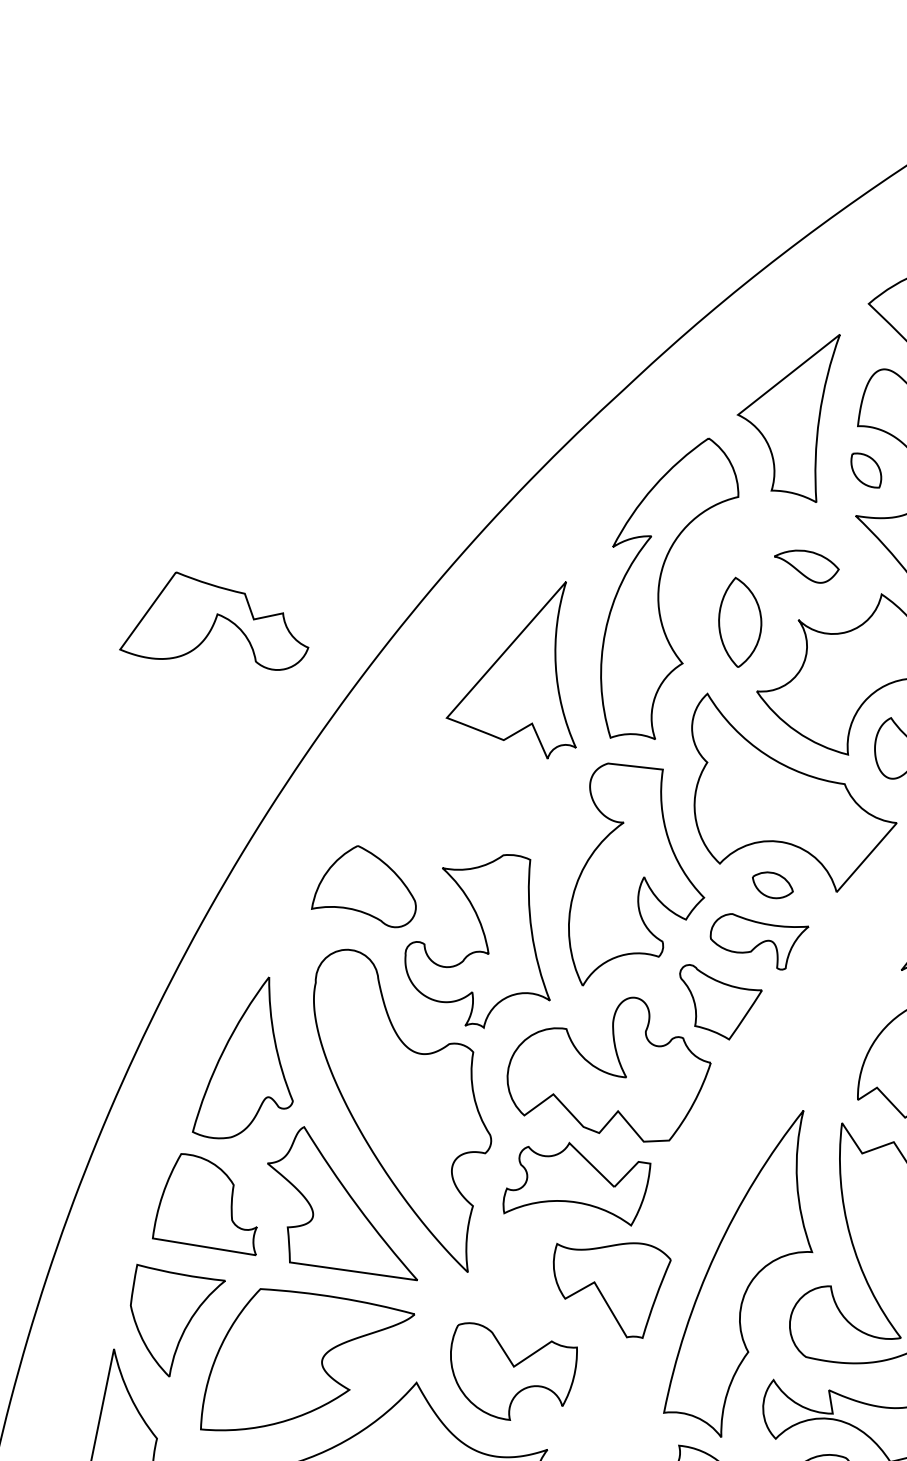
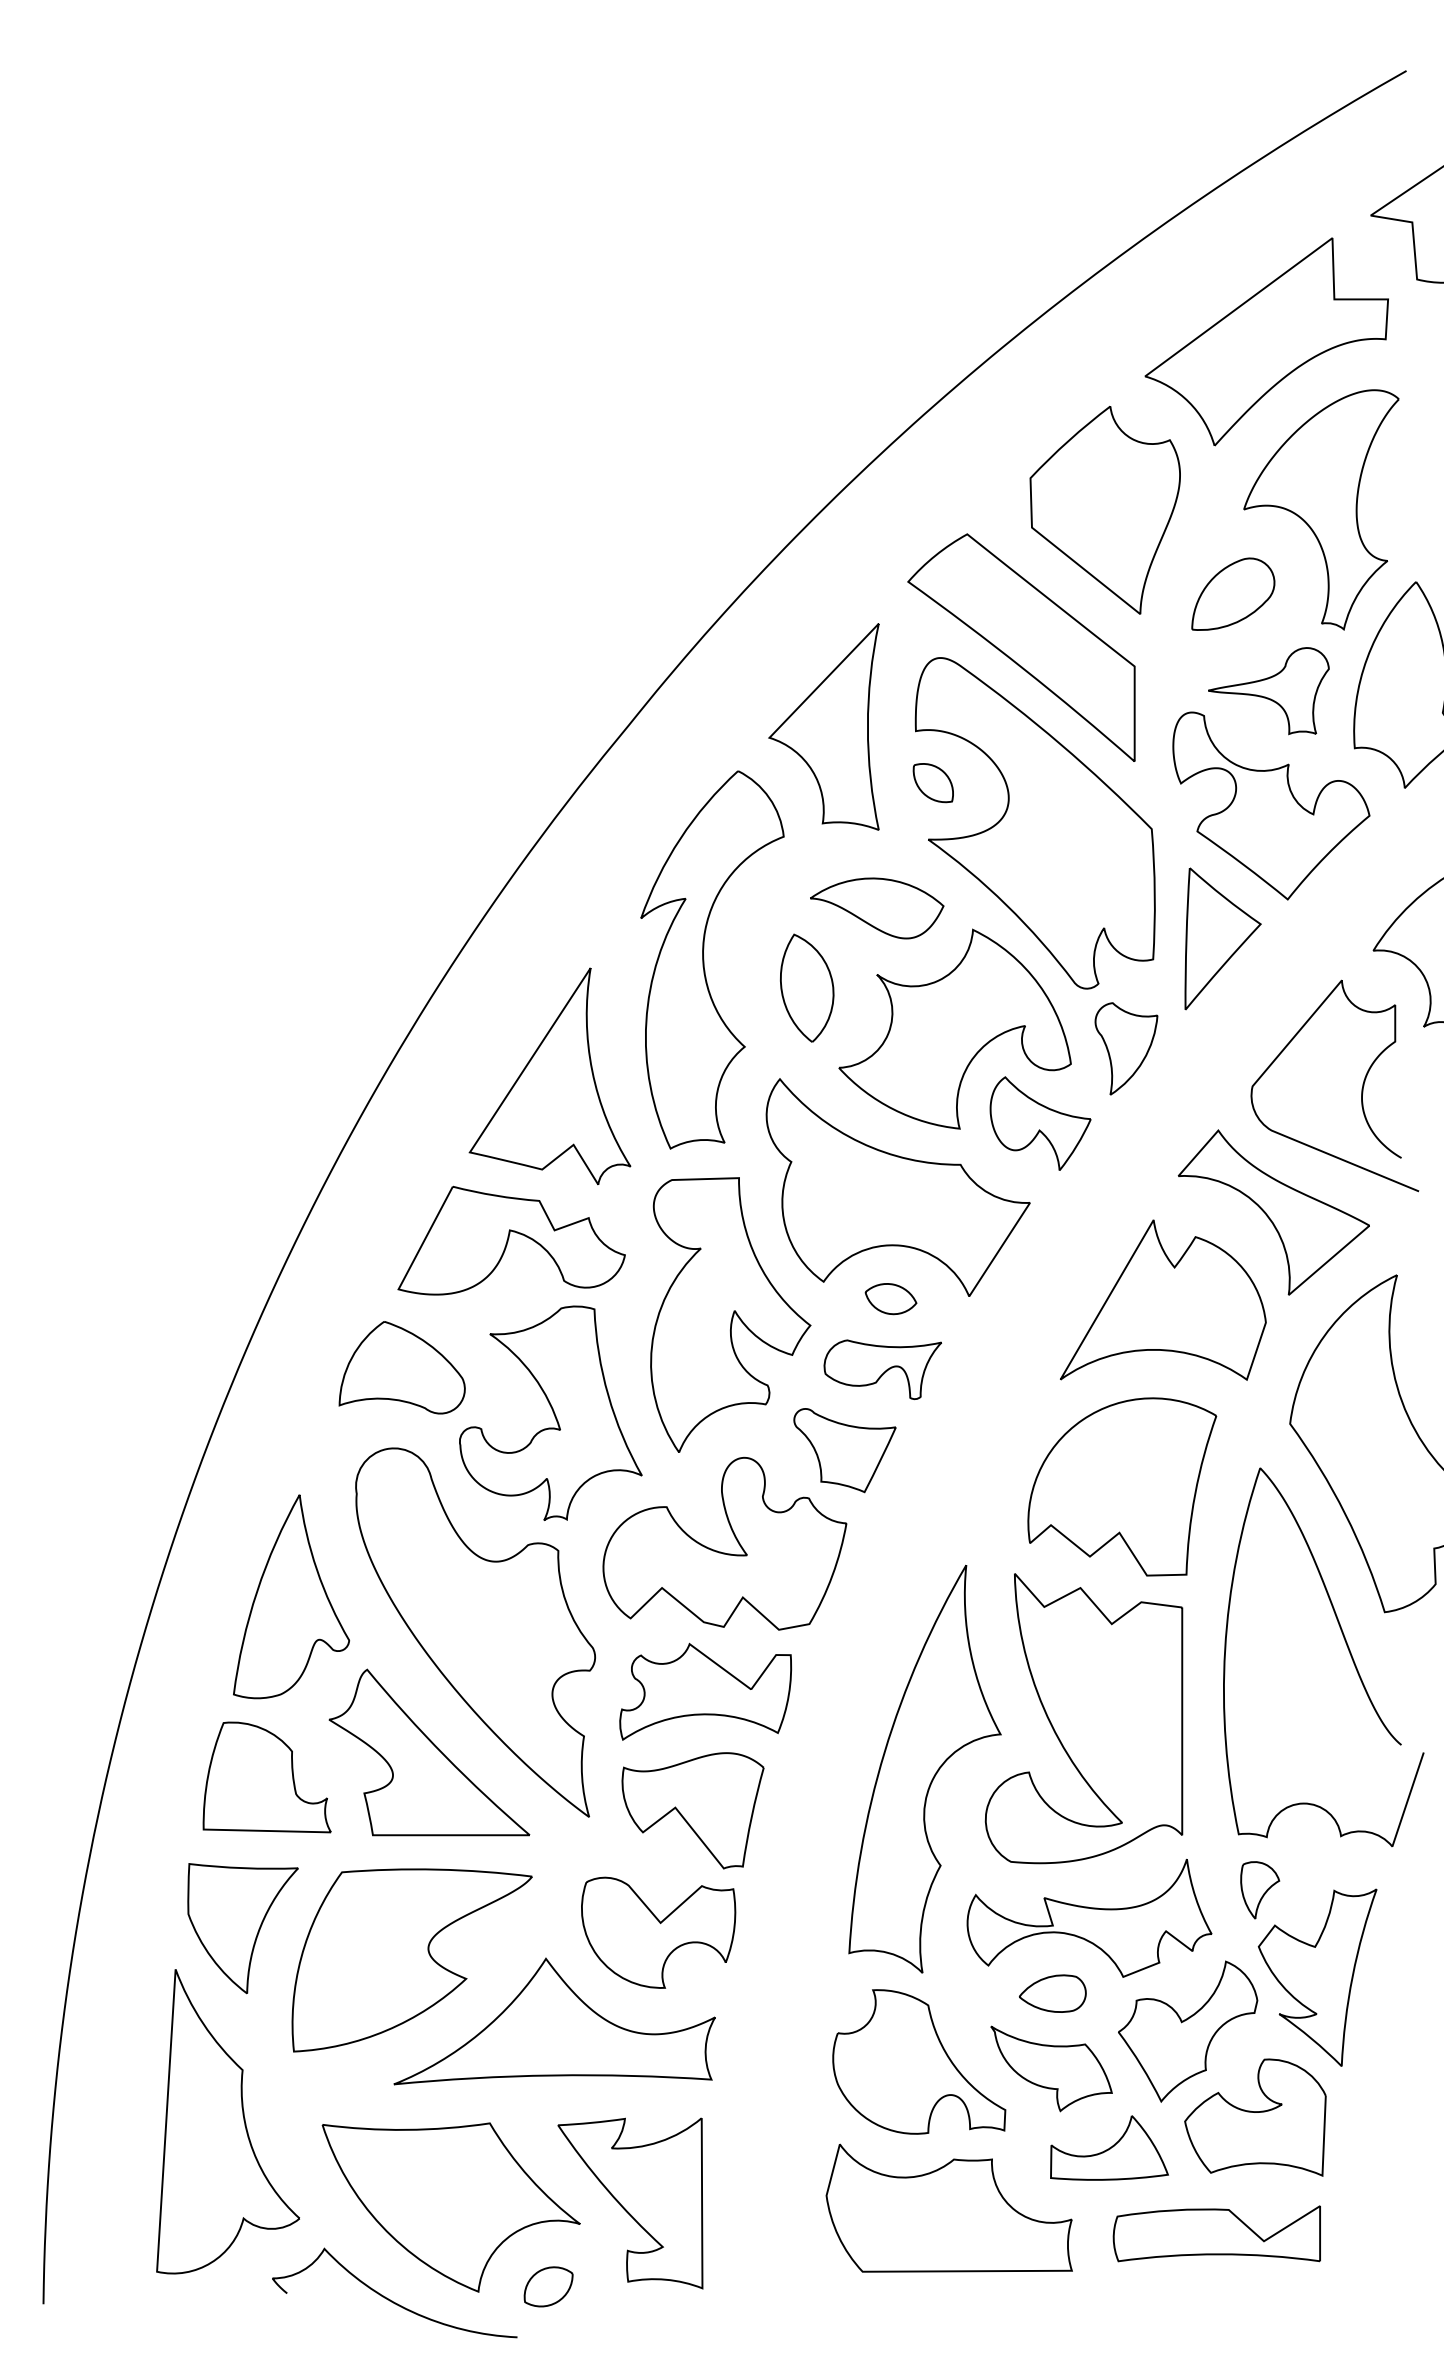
part: (806, 566) -> (877, 908), size x1.67
part: (217, 622) -> (511, 1240), moved
part: (608, 1286) -> (692, 1810), moved

